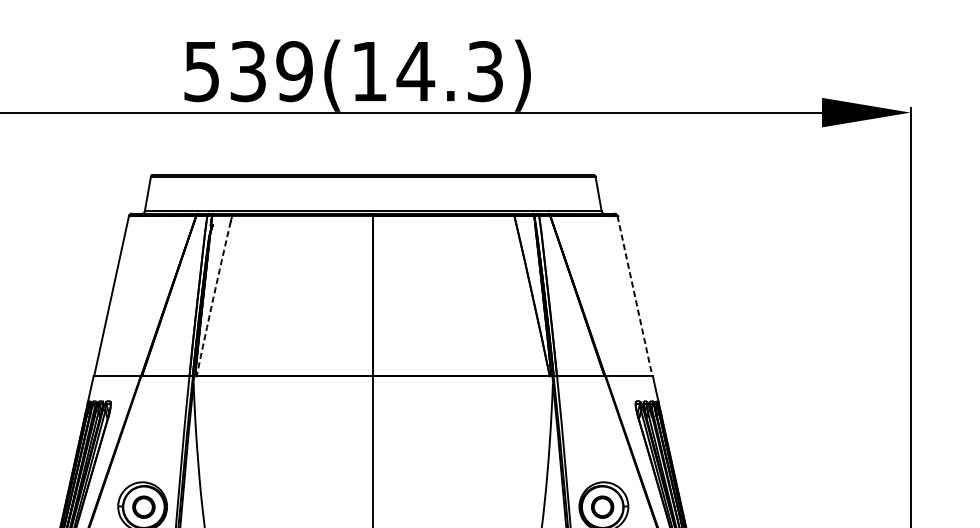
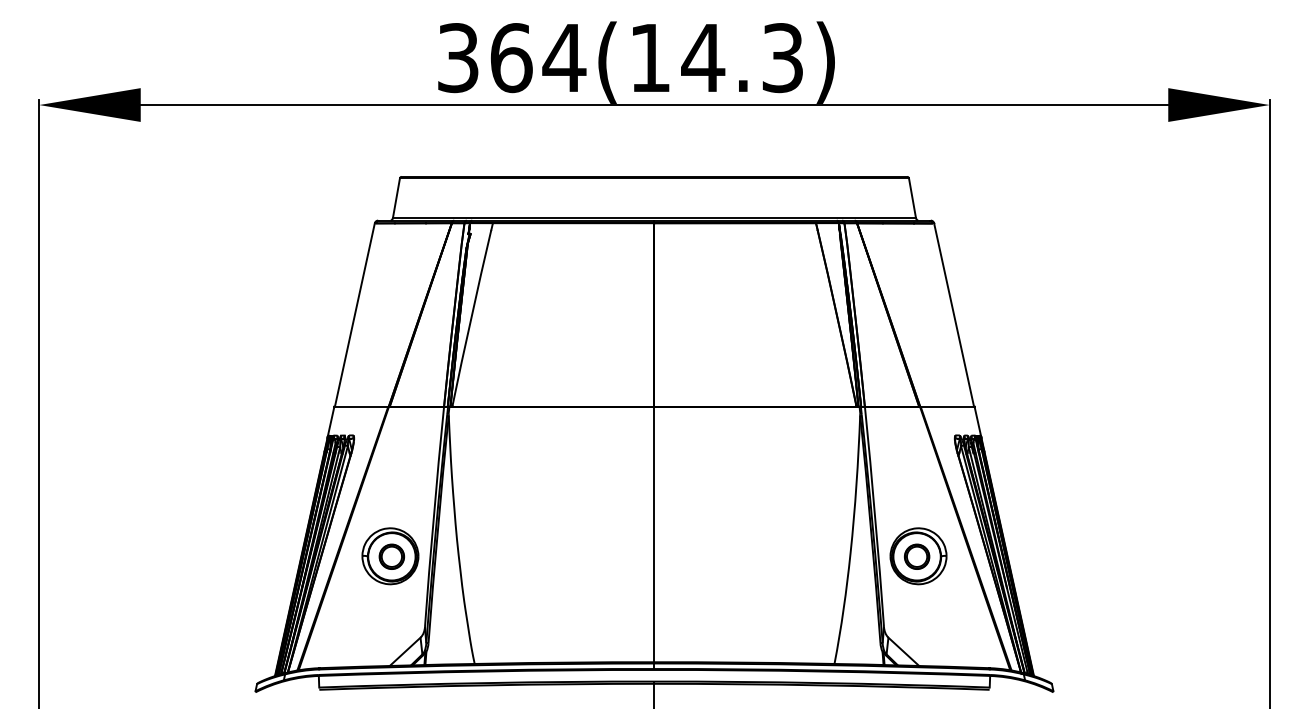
text: (249, 71) -> (512, 58), 539(14.3) -> 364(14.3)
line: (635, 295) -> (954, 314), dashed -> solid
arc: (213, 298) -> (471, 317), dashed -> solid

